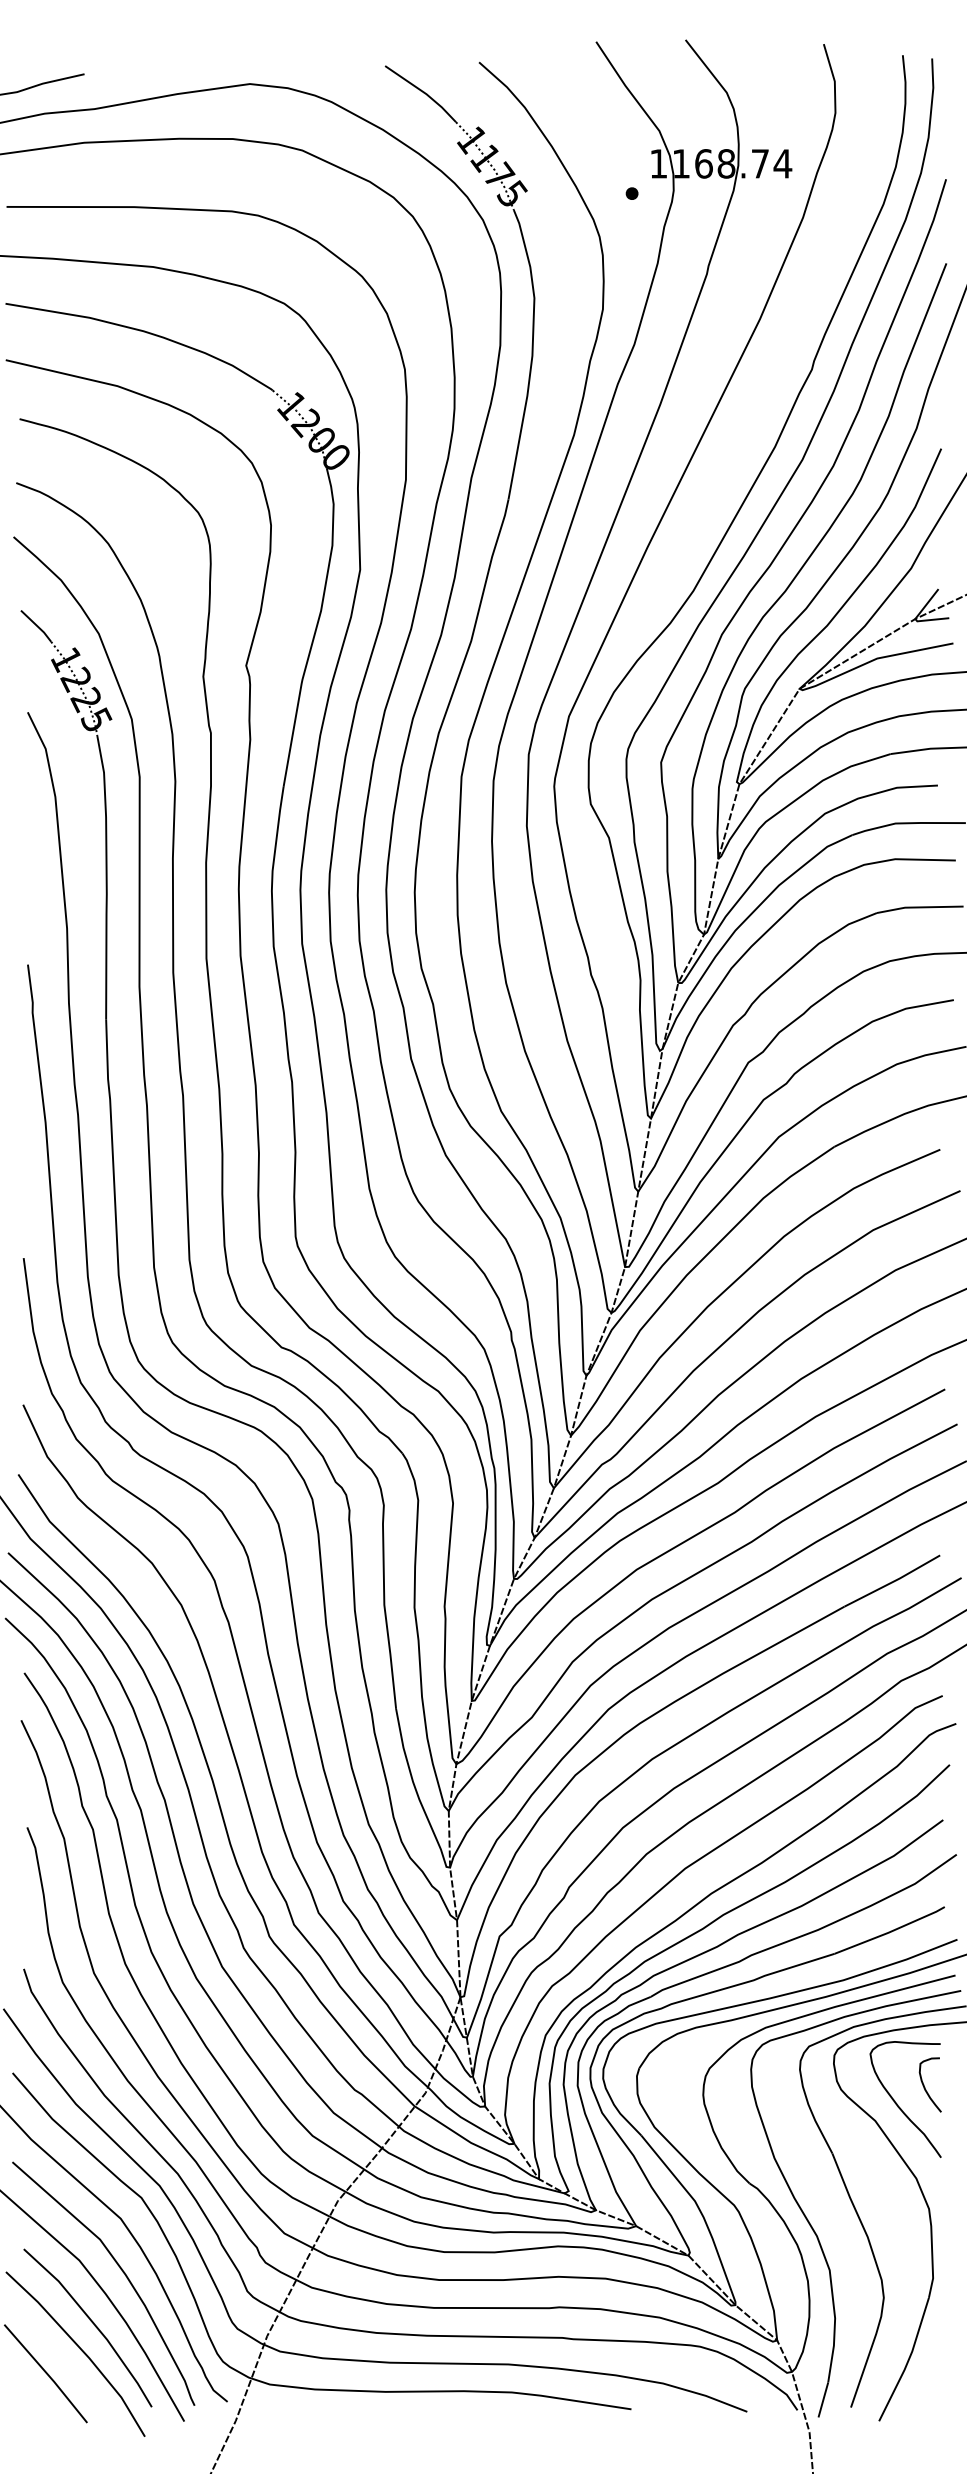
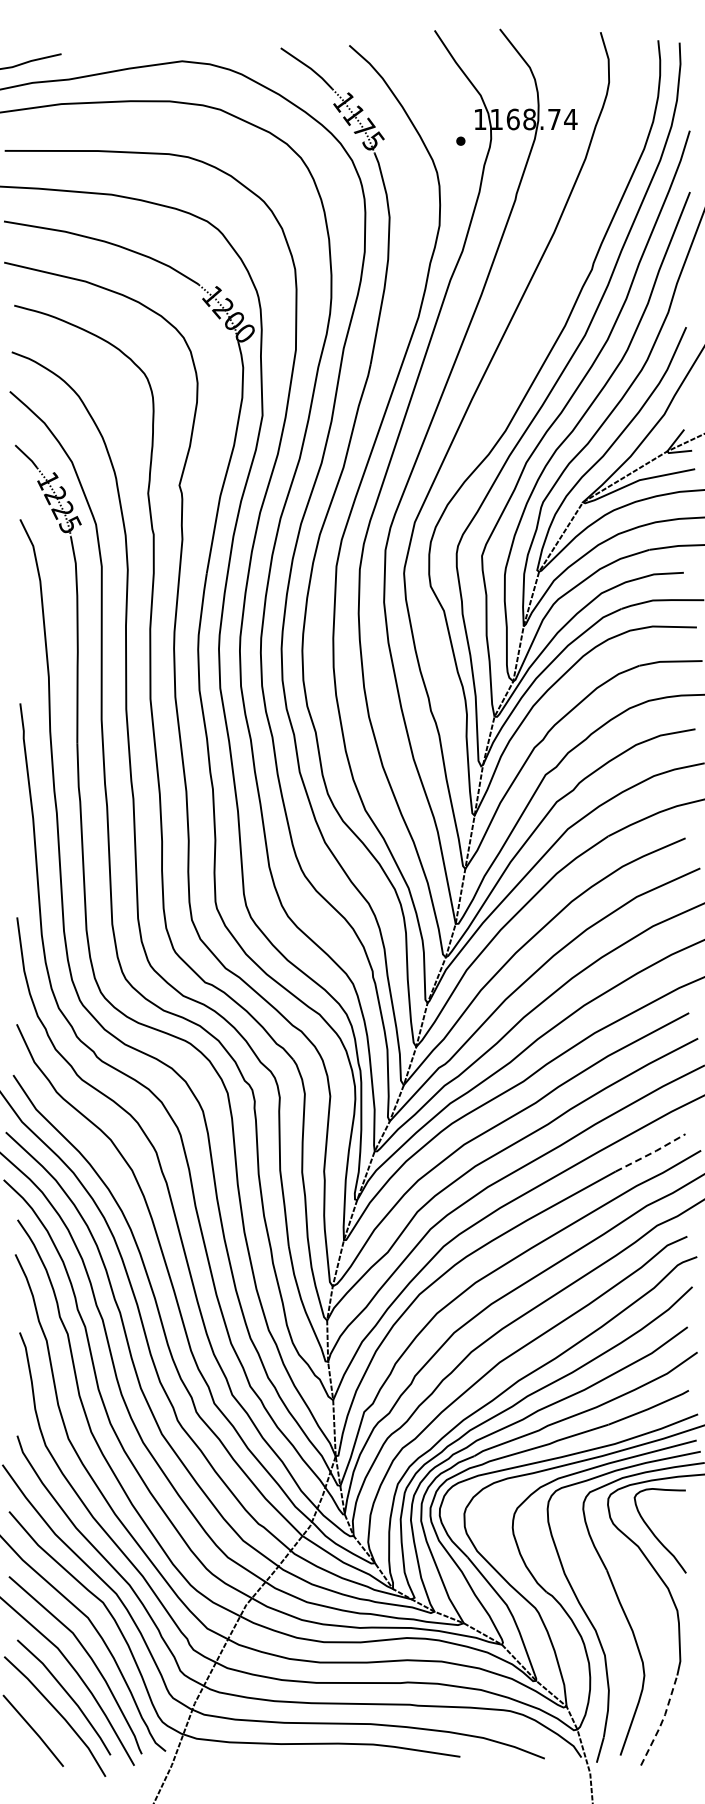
line: (893, 1581) -> (651, 1153), solid -> dashed
curve: (926, 2087) -> (675, 1522), removed
line: (908, 2359) -> (662, 1720), solid -> dashed

